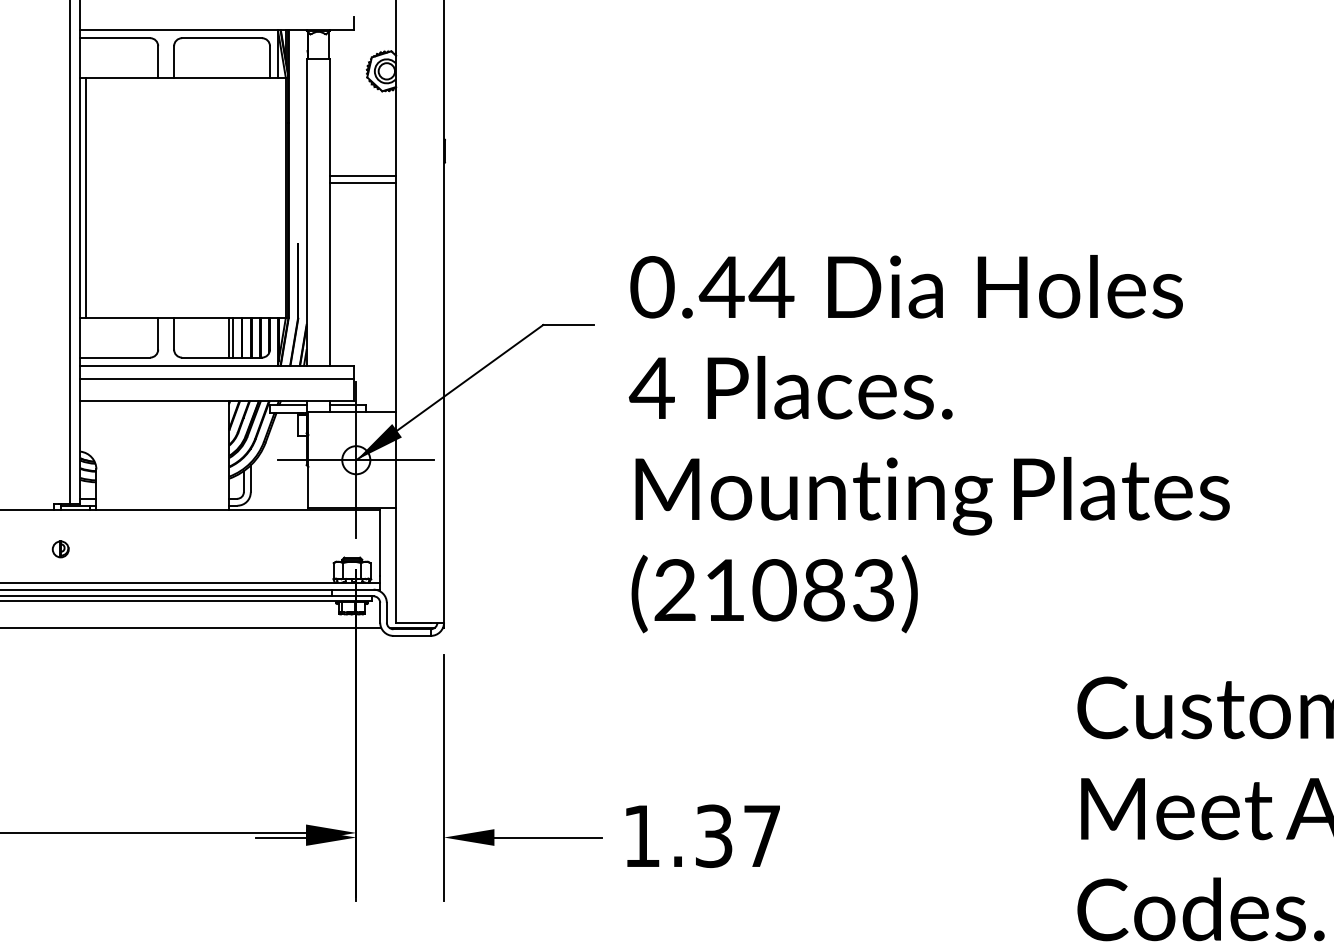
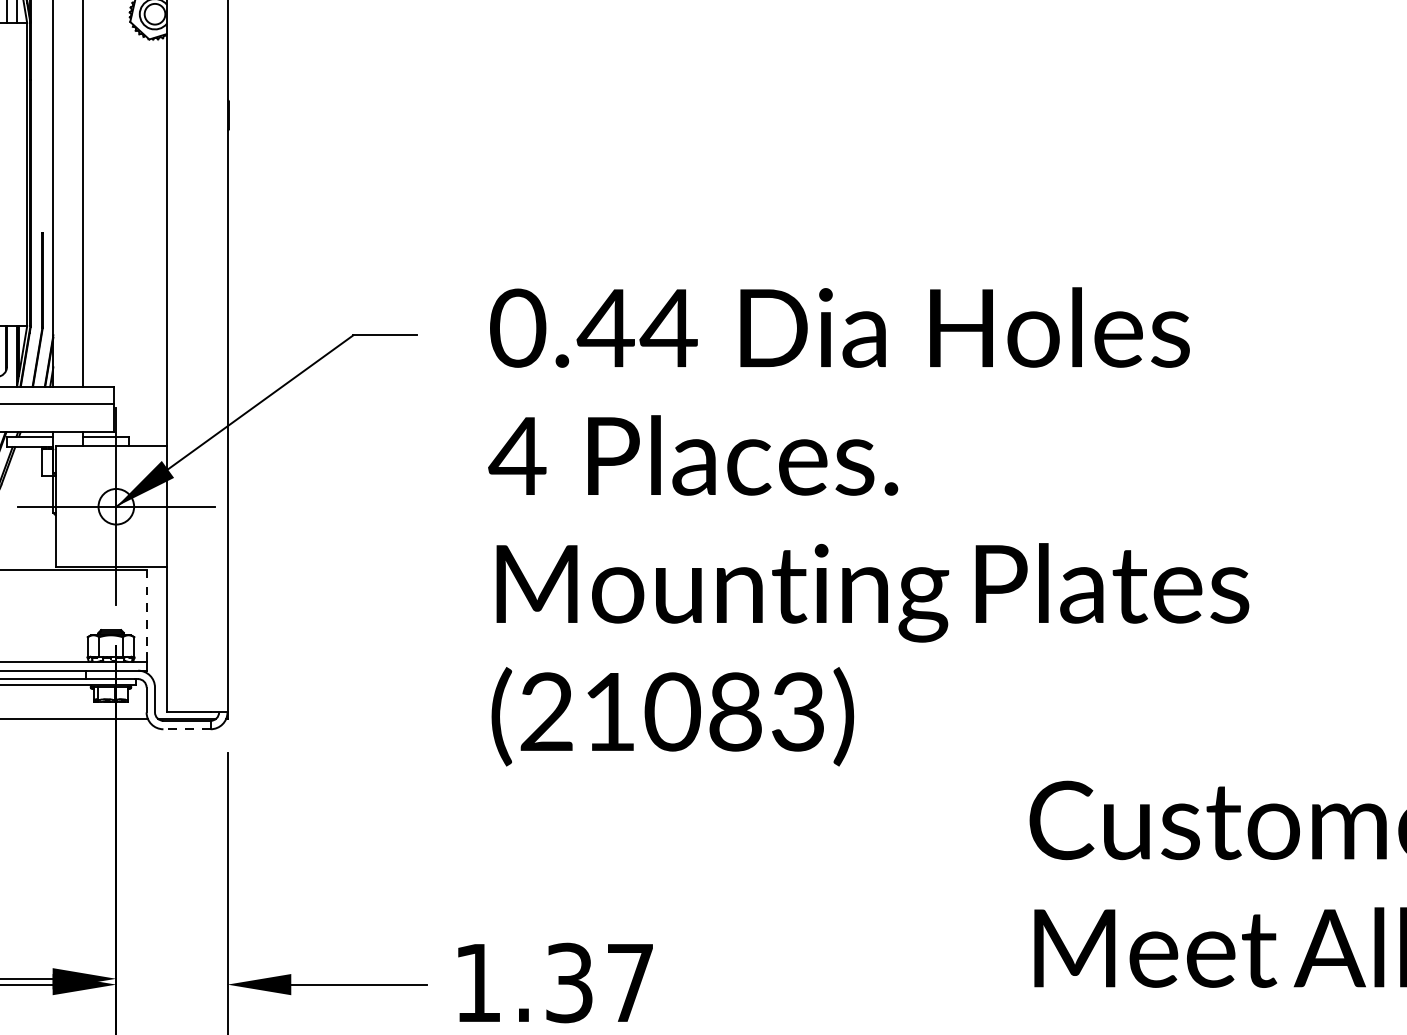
line: (363, 176) -> (125, 147), removed
line: (363, 183) -> (125, 156), removed
text: (928, 444) -> (867, 527), moved
line: (380, 542) -> (146, 610), solid -> dashed
line: (412, 635) -> (187, 728), solid -> dashed

